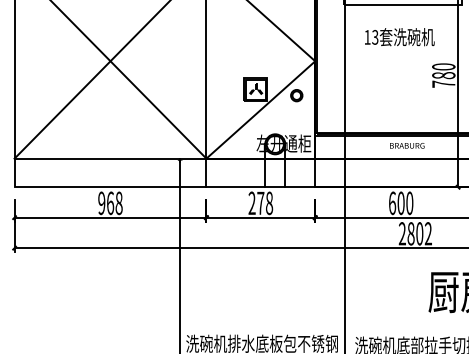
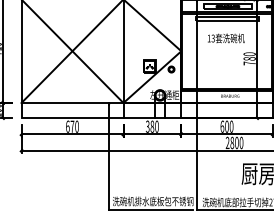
text: (110, 202) -> (72, 126), 968 -> 670
text: (259, 202) -> (151, 126), 278 -> 380
text: (428, 234) -> (241, 143), 2802 -> 2800

